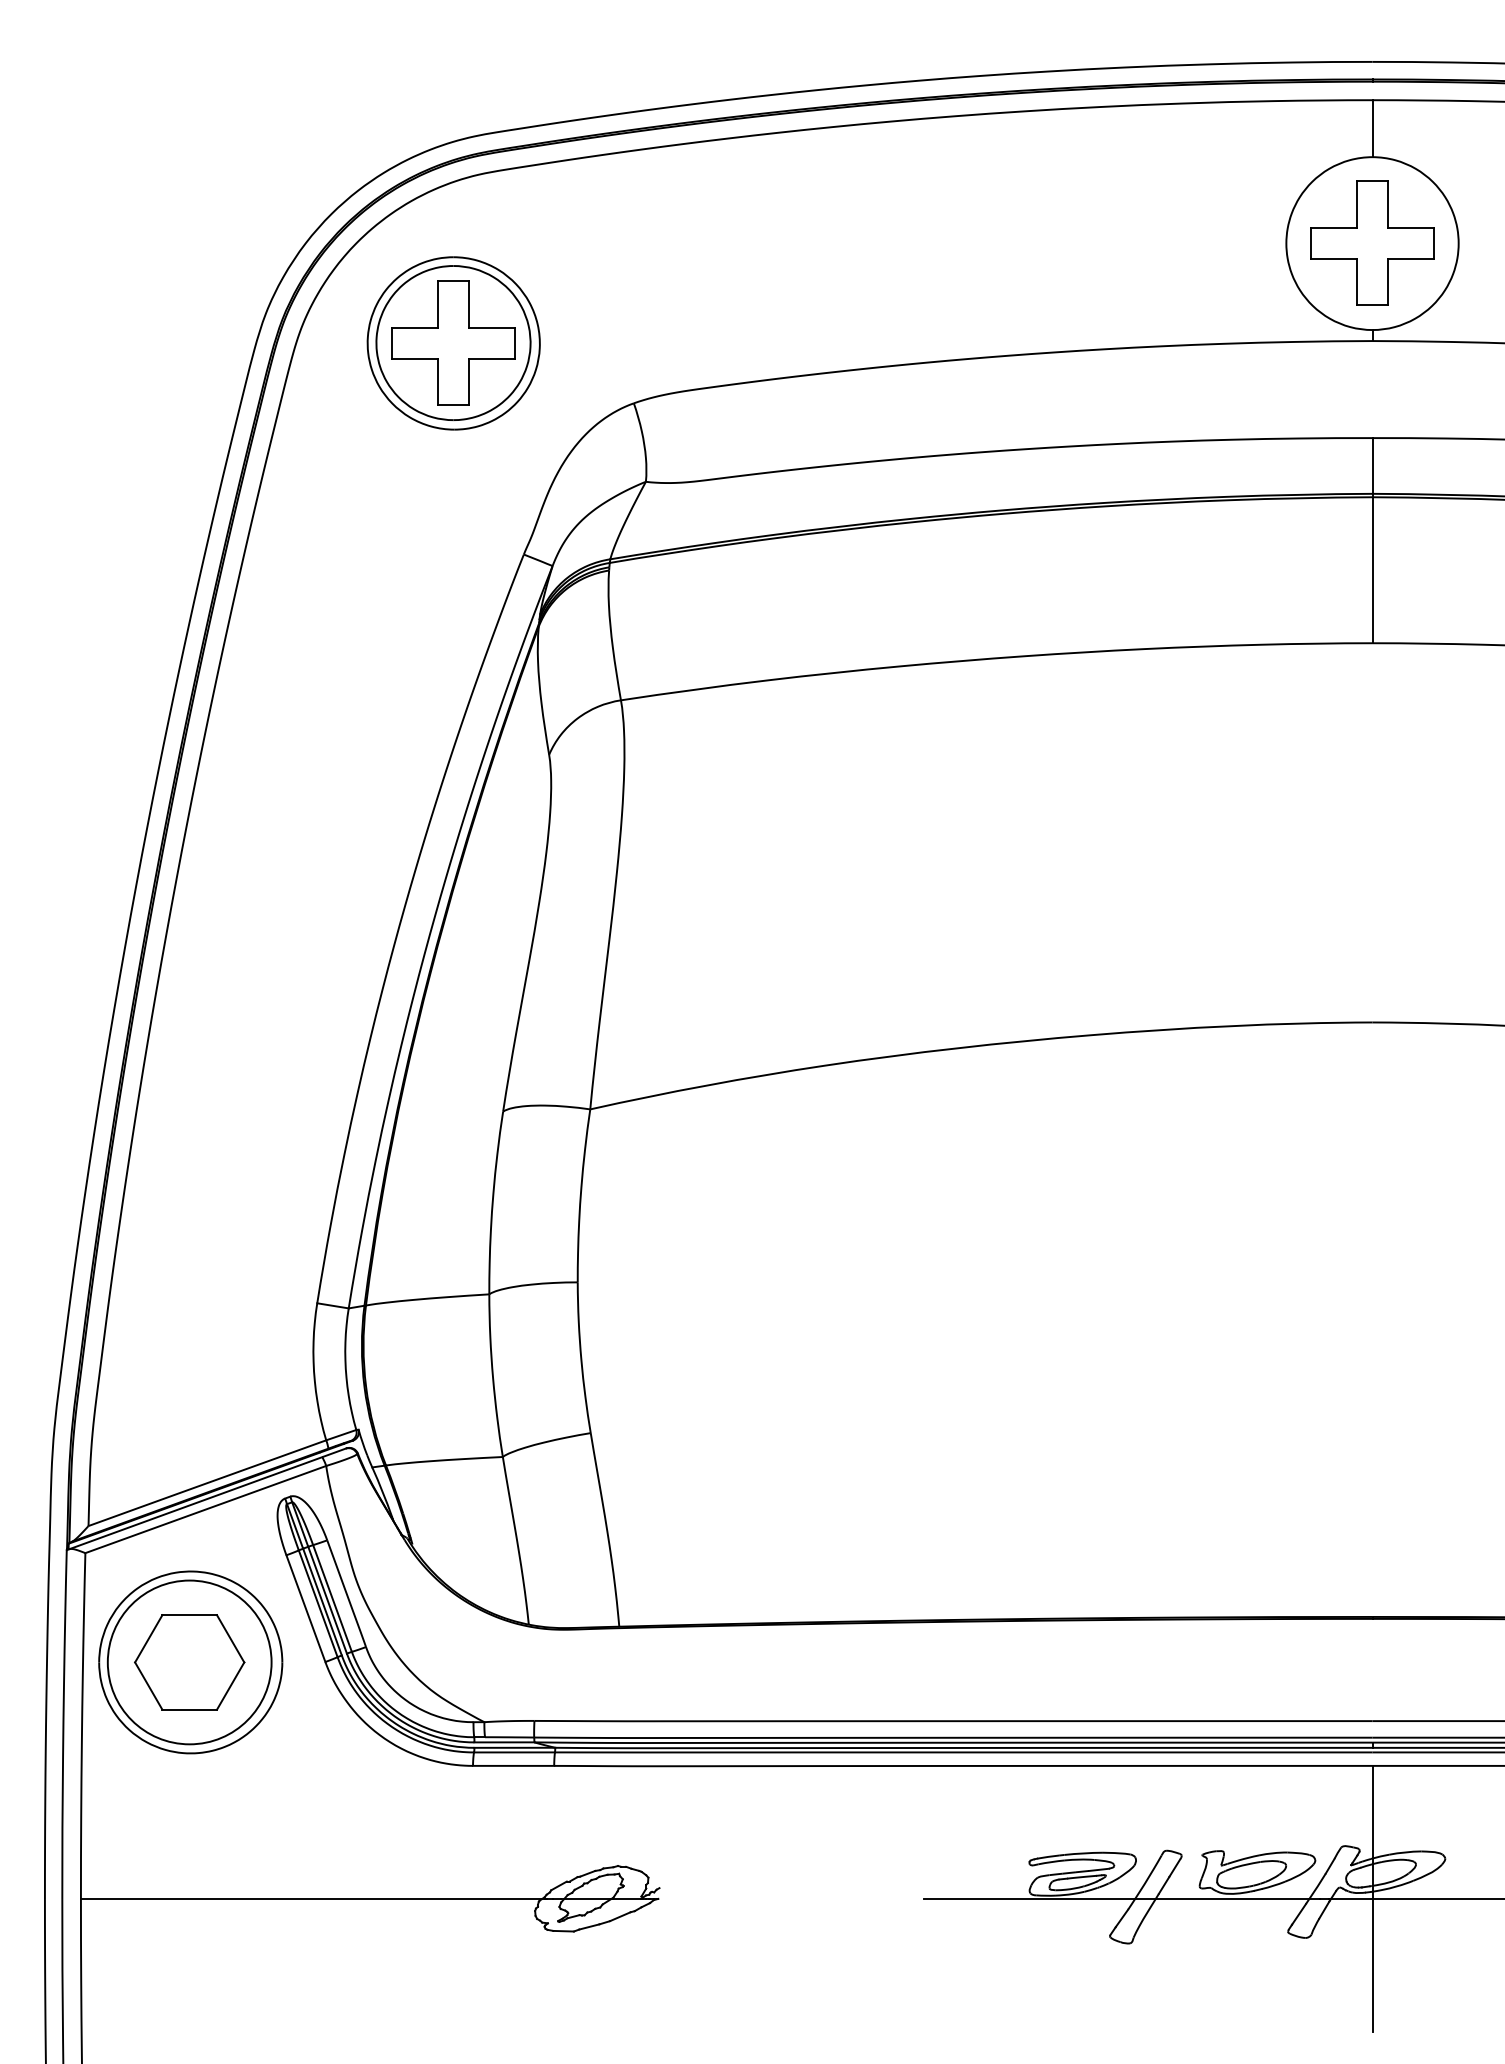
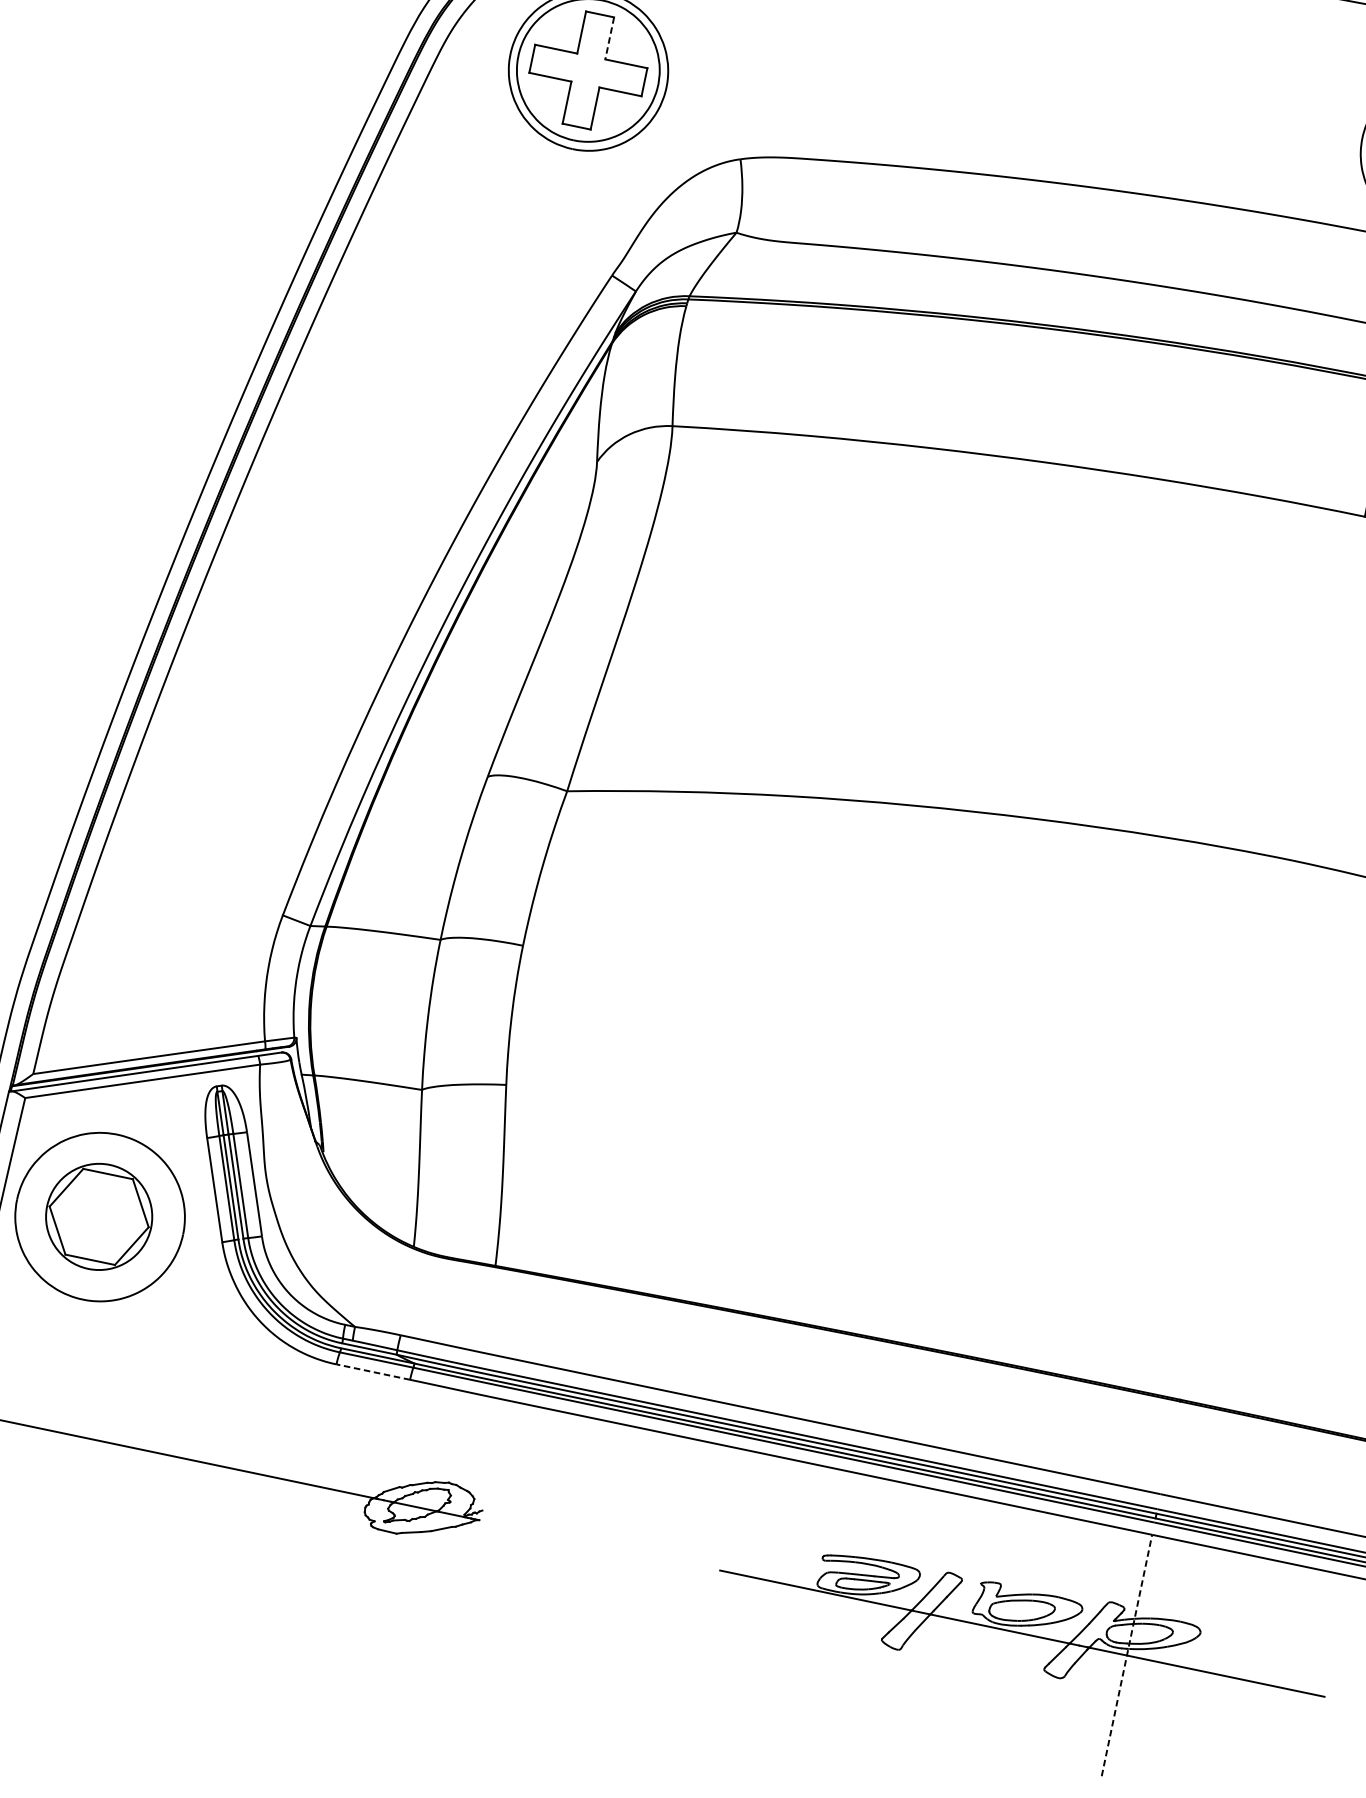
line: (469, 304) -> (610, 38), solid -> dashed
circle: (189, 1662) -> (98, 1216), size x0.7
line: (513, 1765) -> (373, 1371), solid -> dashed
line: (1372, 1898) -> (1127, 1655), solid -> dashed

